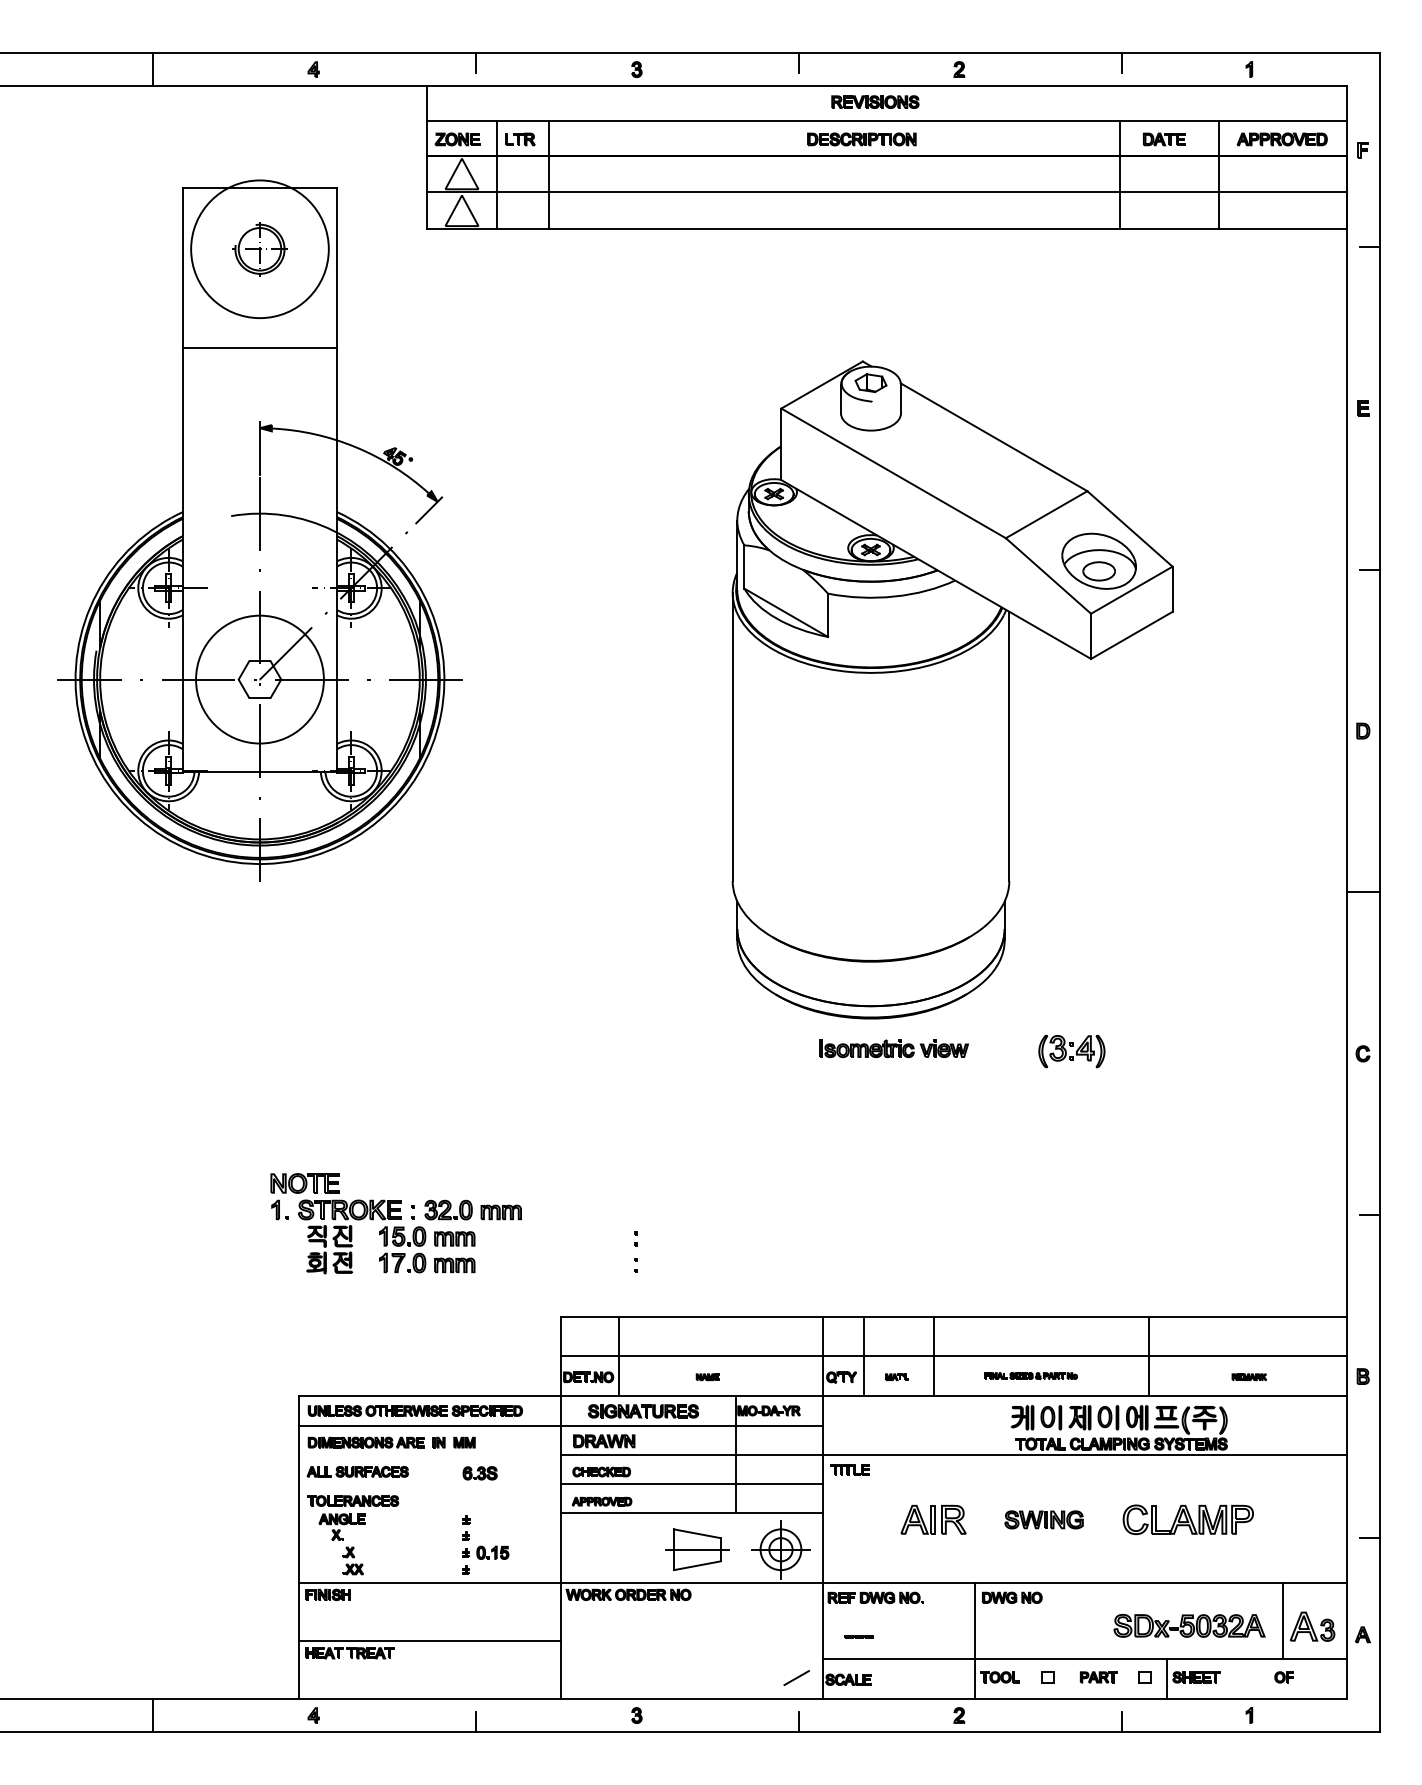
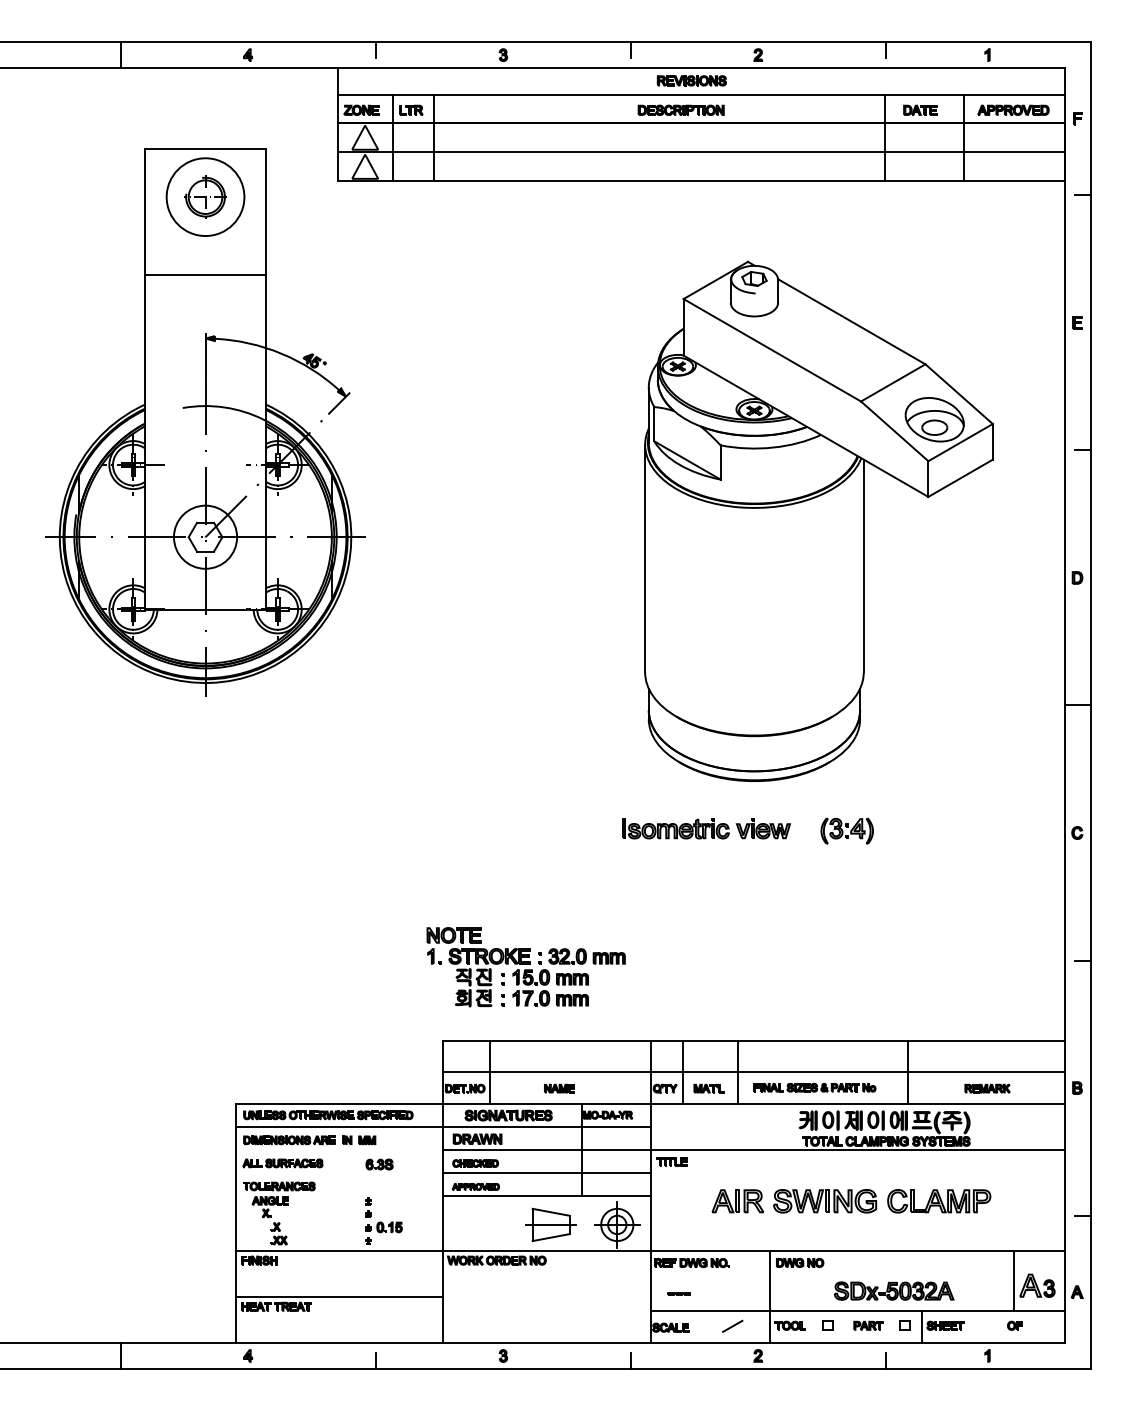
circle: (259, 249) -> (205, 197), size x0.71
circle: (259, 678) -> (205, 536), size x0.62
part: (952, 688) -> (818, 520), moved
part: (893, 1048) -> (706, 828), size x1.43
part: (395, 1224) -> (525, 967), moved
part: (1030, 1375) -> (814, 1087), size x1.67
part: (707, 1377) -> (559, 1088), size x1.67
part: (896, 1377) -> (708, 1088), size x1.67
part: (1249, 1377) -> (987, 1088), size x1.67
part: (1044, 1520) -> (825, 1201), size x1.67
part: (1189, 1625) -> (894, 1290), moved
line: (796, 1676) -> (732, 1325), moved

